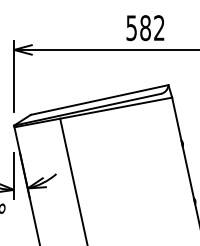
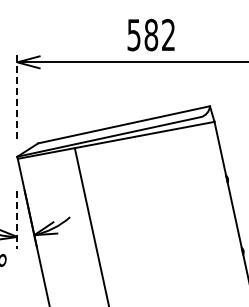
text: (144, 27) -> (150, 34), moved
line: (14, 75) -> (17, 94), solid -> dashed
line: (14, 175) -> (17, 219), solid -> dashed

